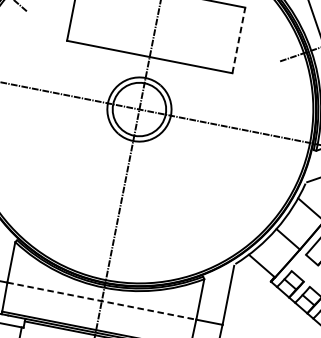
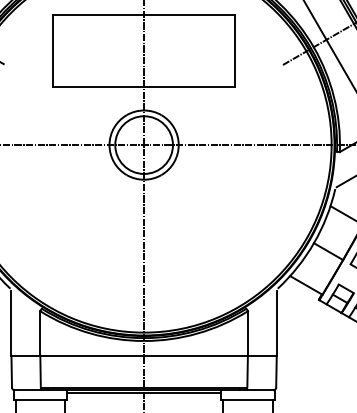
line: (238, 39) -> (234, 50), dashed -> solid
line: (102, 301) -> (144, 355), dashed -> solid

